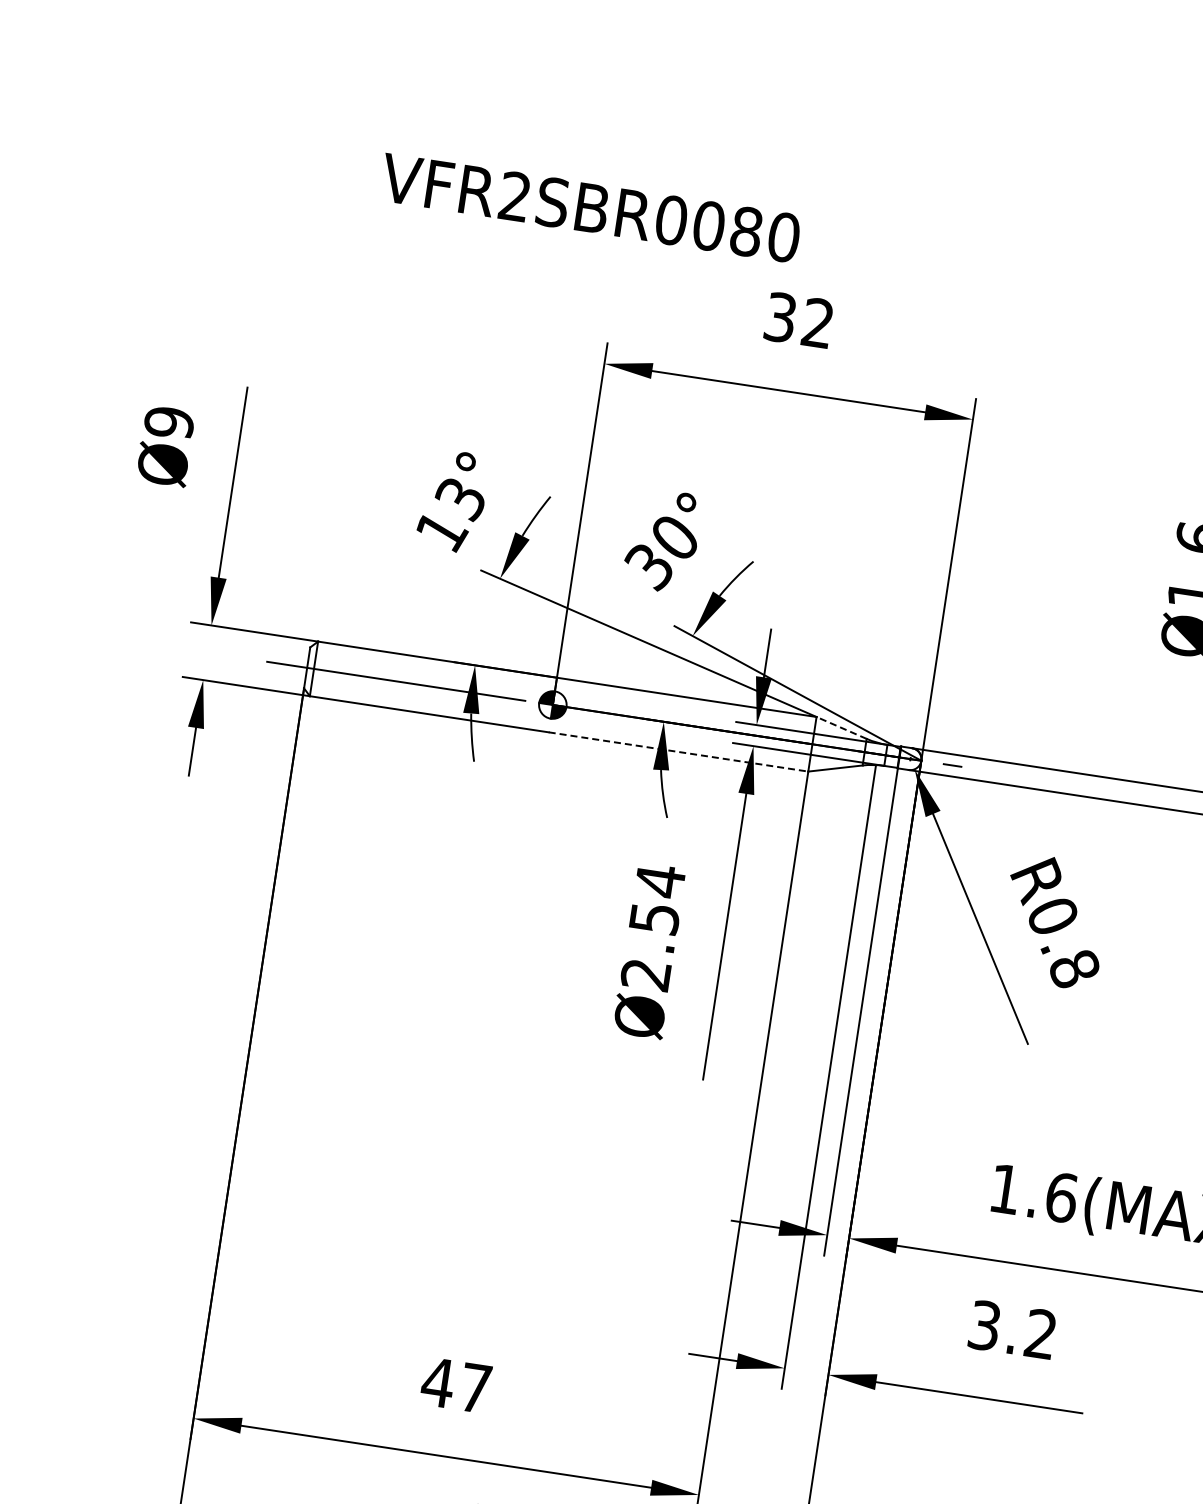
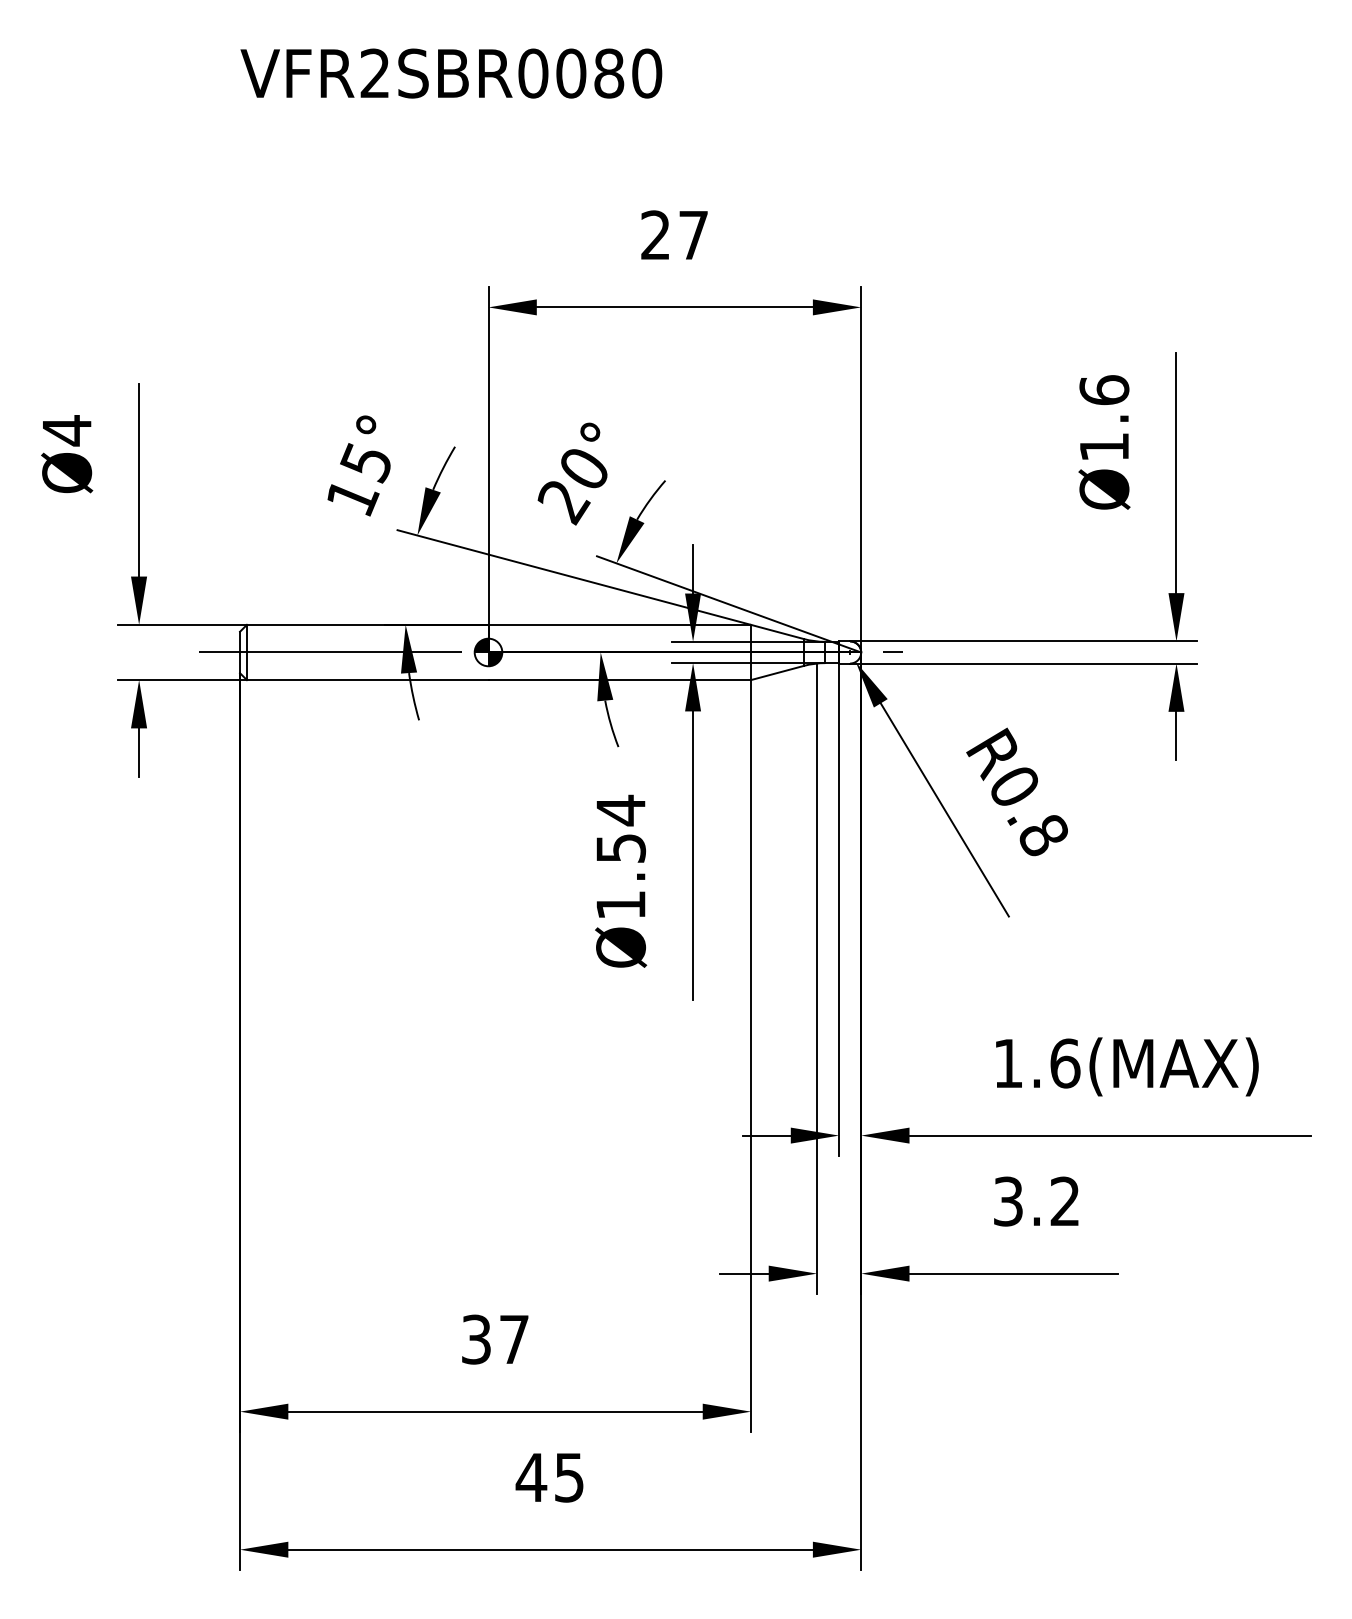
text: (590, 208) -> (451, 73), moved
text: (799, 320) -> (674, 235), 32 -> 27
text: (169, 422) -> (67, 430), Ø9 -> Ø4
text: (459, 499) -> (365, 463), 13° -> 15°
text: (649, 567) -> (563, 502), 30° -> 20°
line: (840, 727) -> (776, 631), dashed -> solid
line: (679, 752) -> (620, 680), dashed -> solid
text: (645, 974) -> (620, 905), Ø2.54 -> Ø1.54
text: (438, 1382) -> (476, 1339), 47 -> 37

